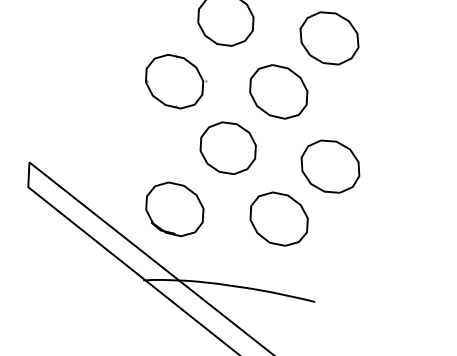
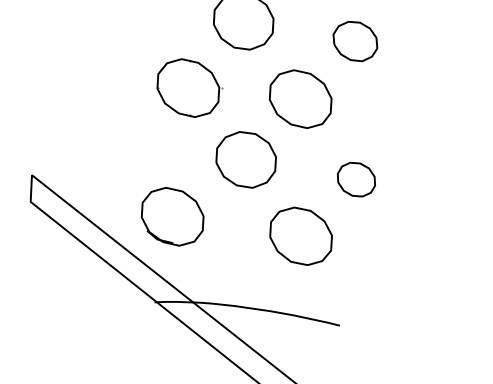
part: (329, 38) -> (355, 41), size x0.7
part: (330, 166) -> (356, 179), size x0.6
part: (174, 209) -> (172, 216), moved

